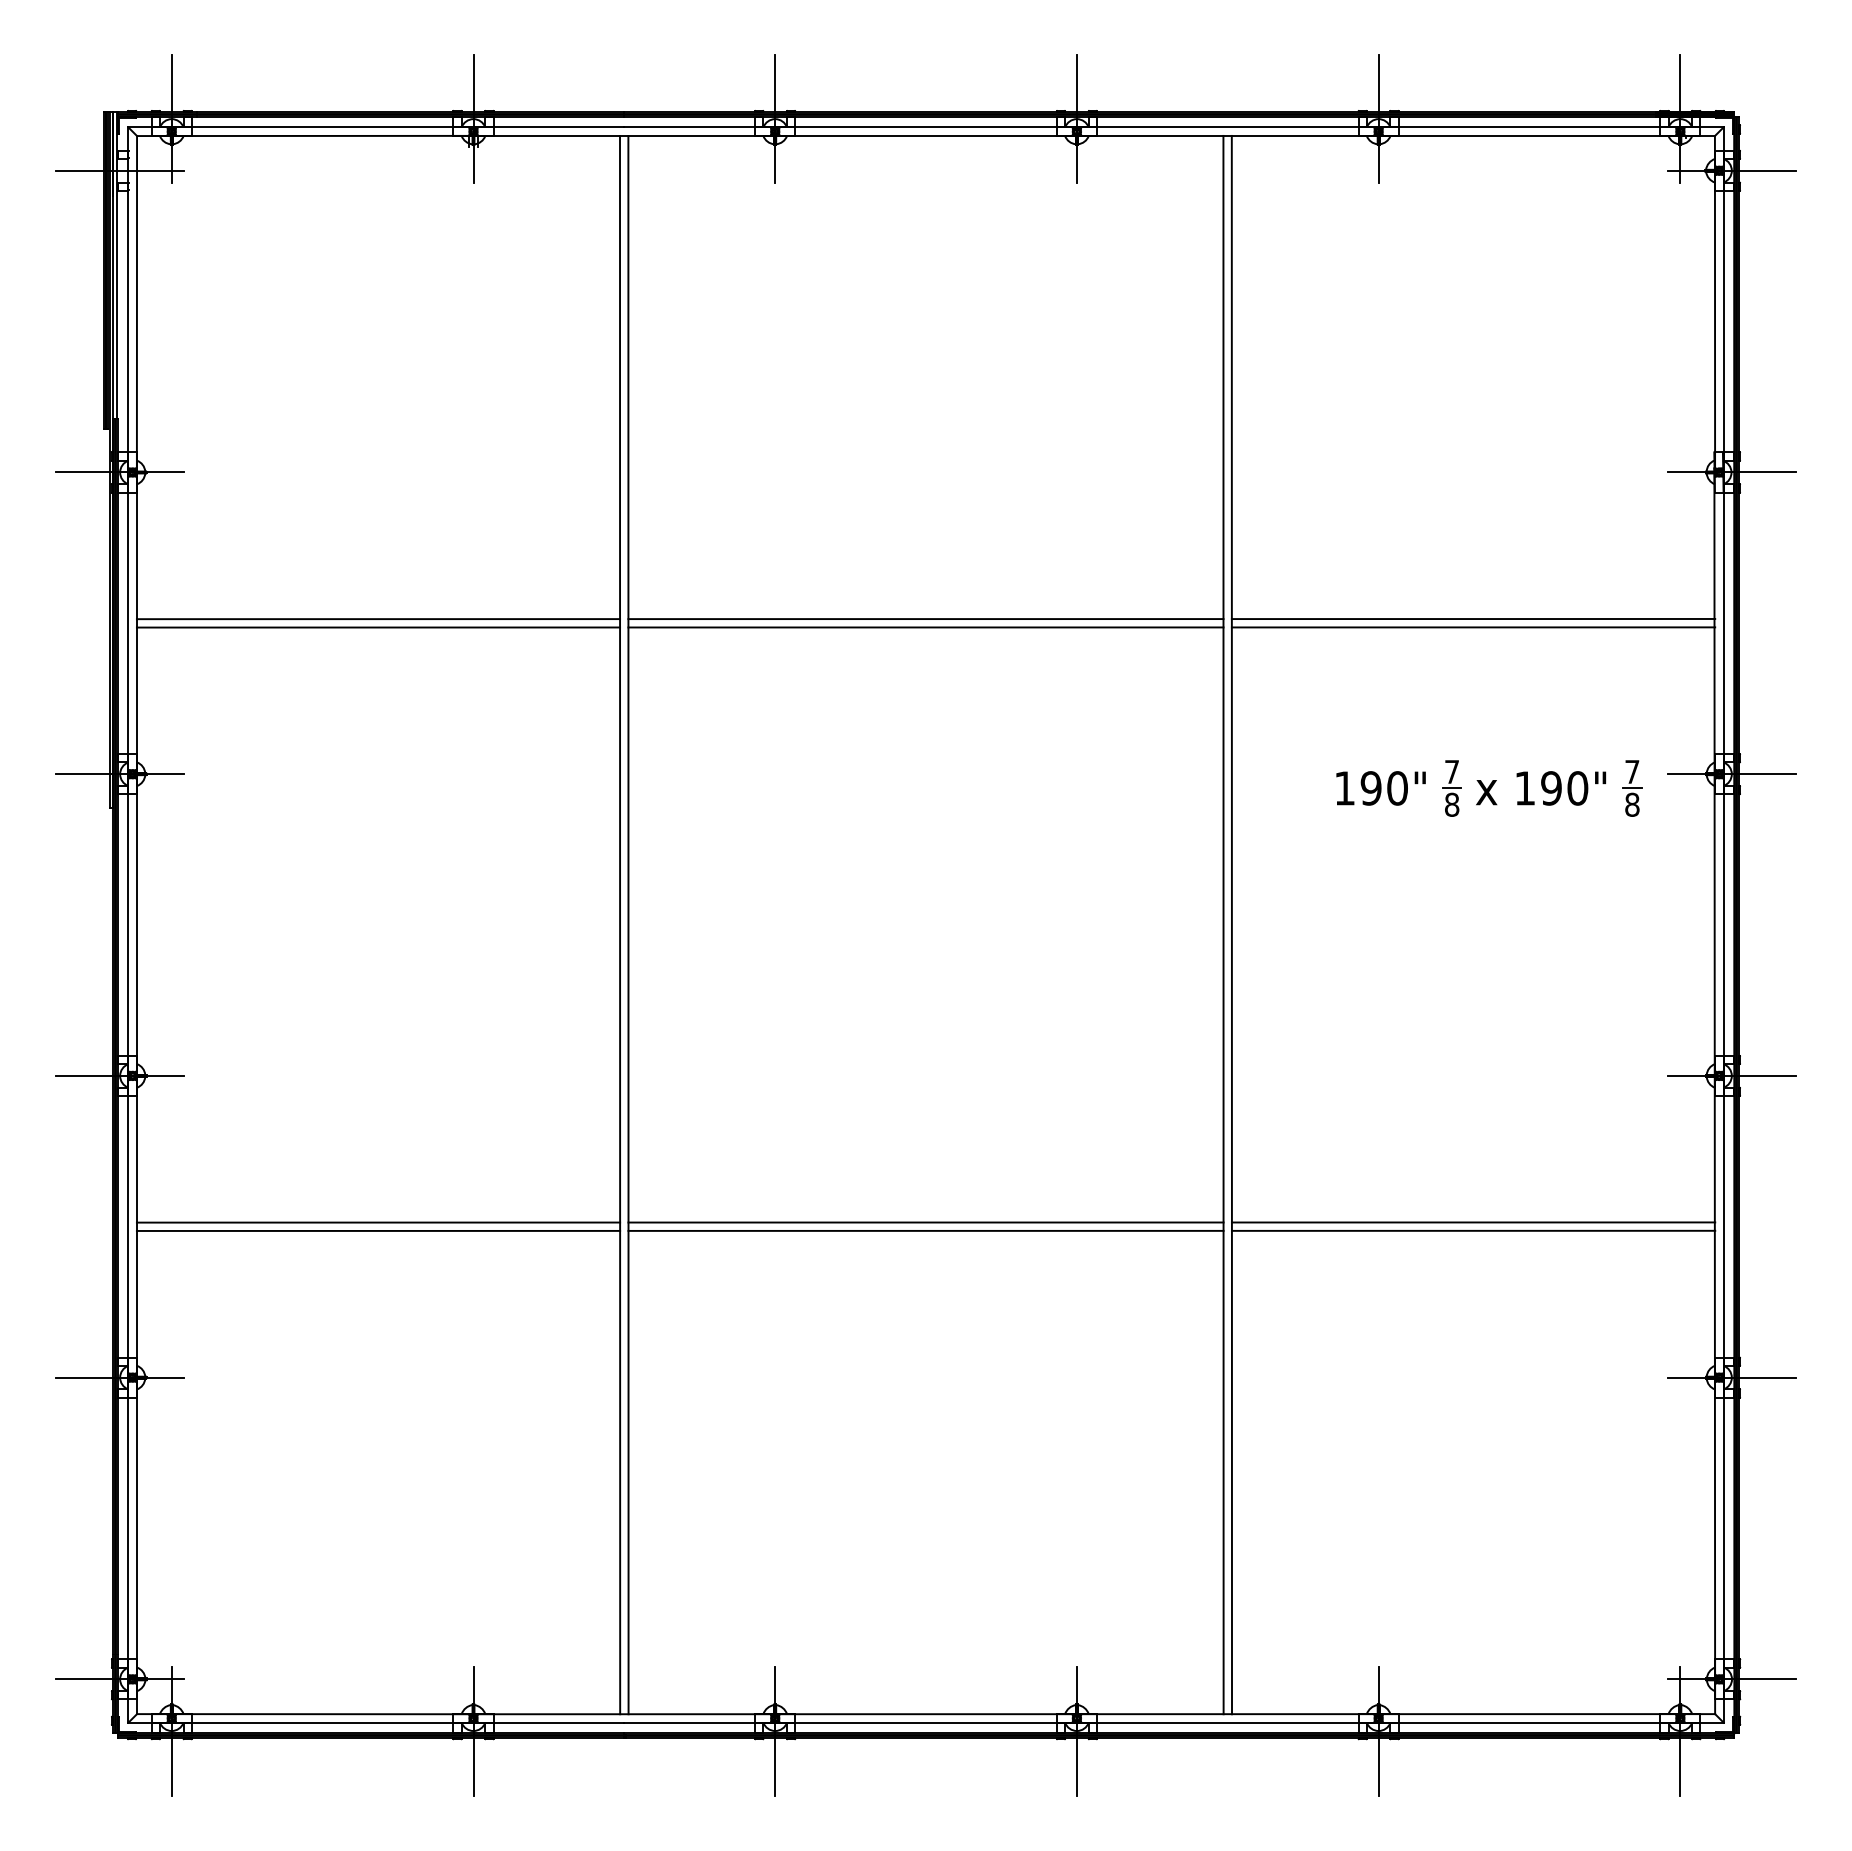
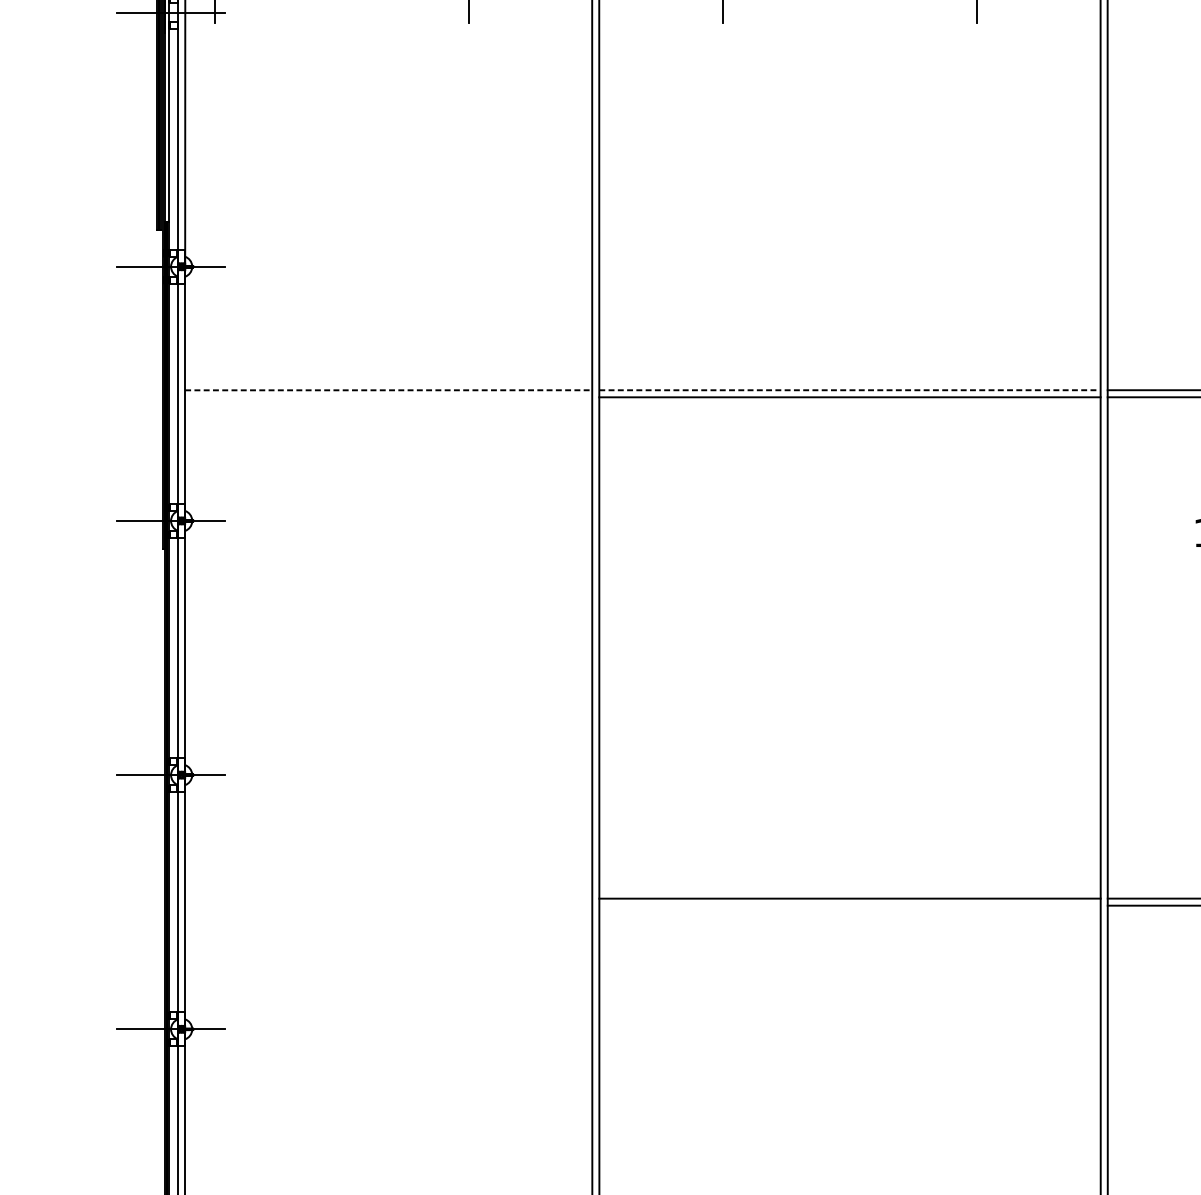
line: (378, 619) -> (388, 390), solid -> dashed
line: (925, 619) -> (849, 390), solid -> dashed
line: (378, 627) -> (388, 397), removed
line: (378, 1222) -> (388, 898), removed
line: (378, 1230) -> (388, 905), removed
line: (925, 1230) -> (849, 905), removed

